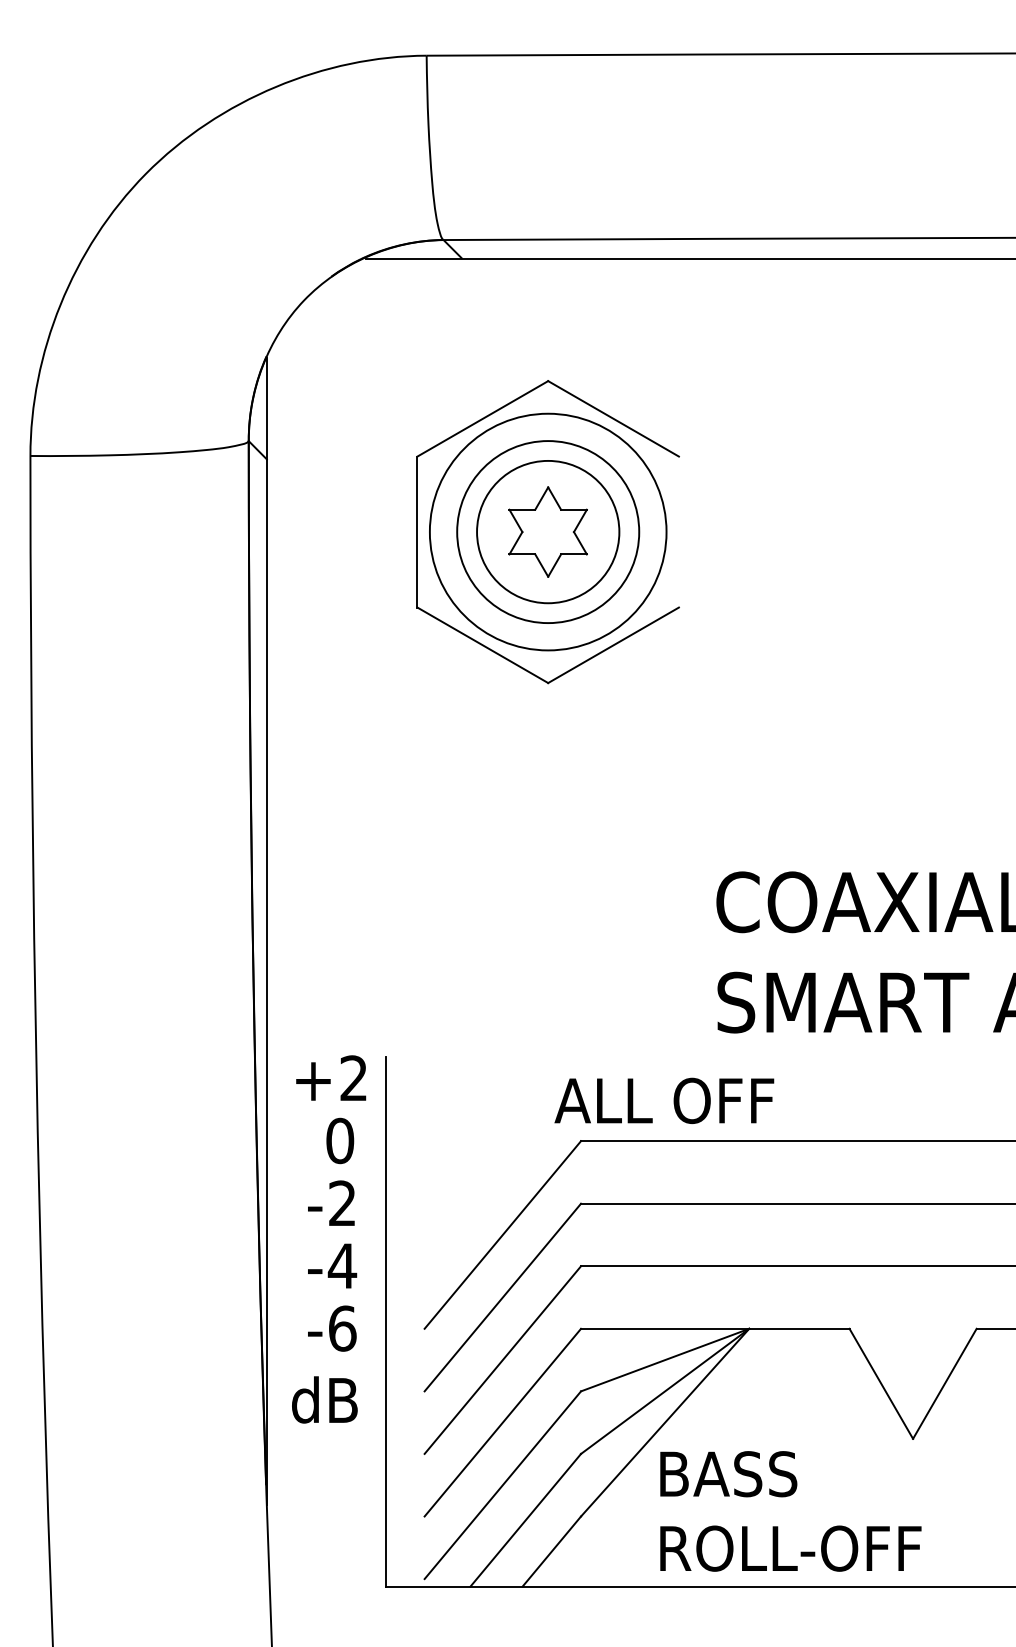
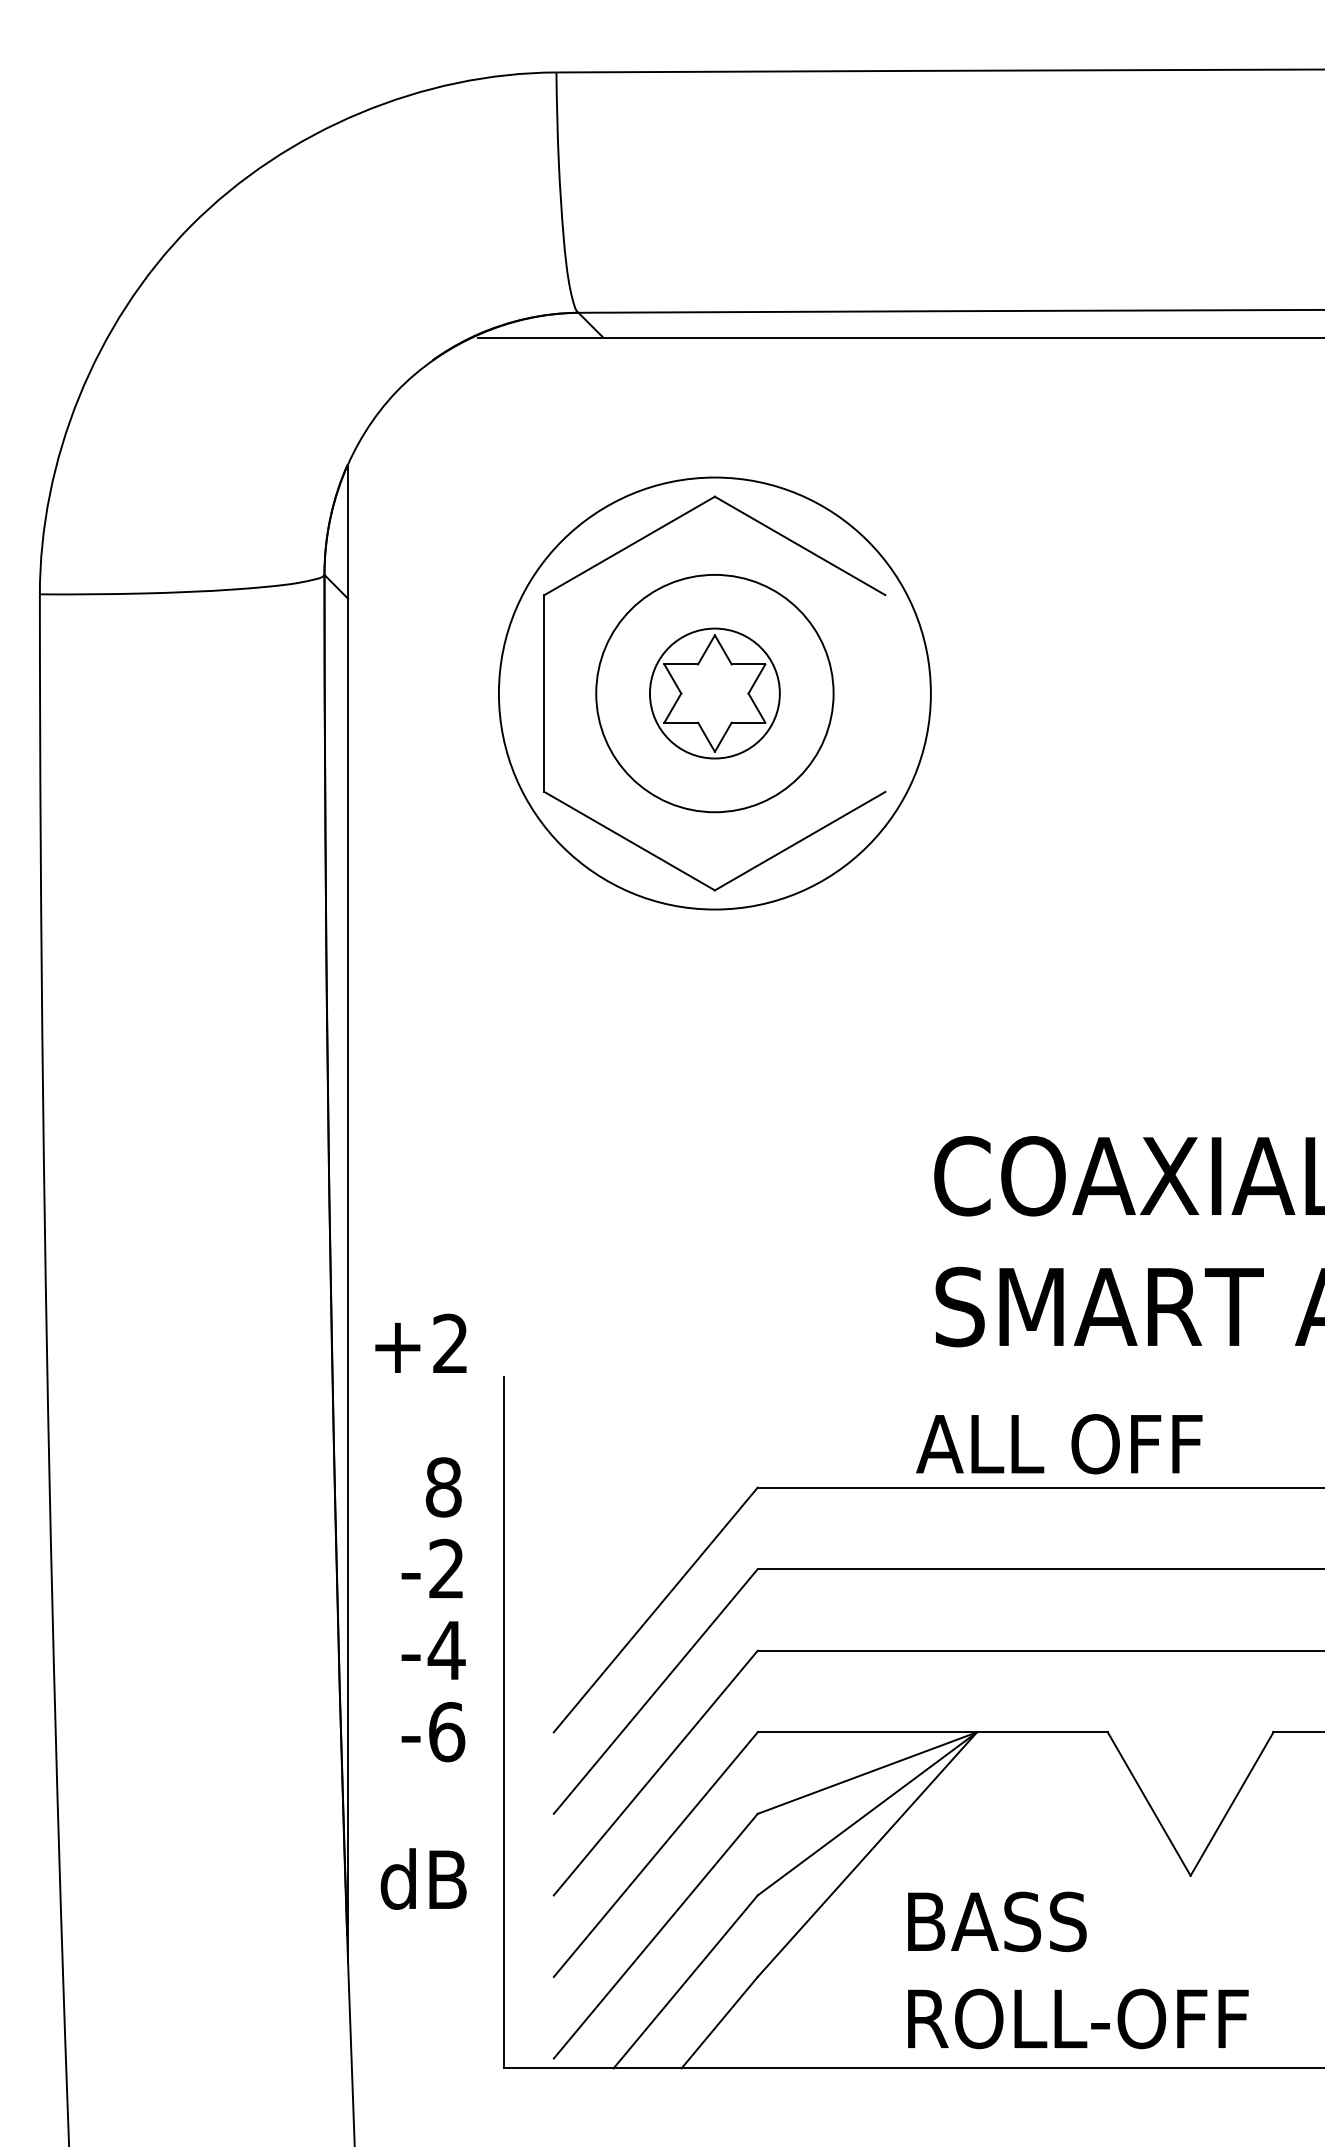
circle: (547, 532) -> (714, 693), size x0.7
circle: (547, 532) -> (714, 693), size x1.4
text: (330, 1077) -> (420, 1342), moved
text: (664, 1101) -> (1059, 1444), moved
text: (340, 1141) -> (443, 1487), 0 -> 8
text: (324, 1399) -> (423, 1878), moved
text: (791, 1511) -> (1078, 1970), moved

